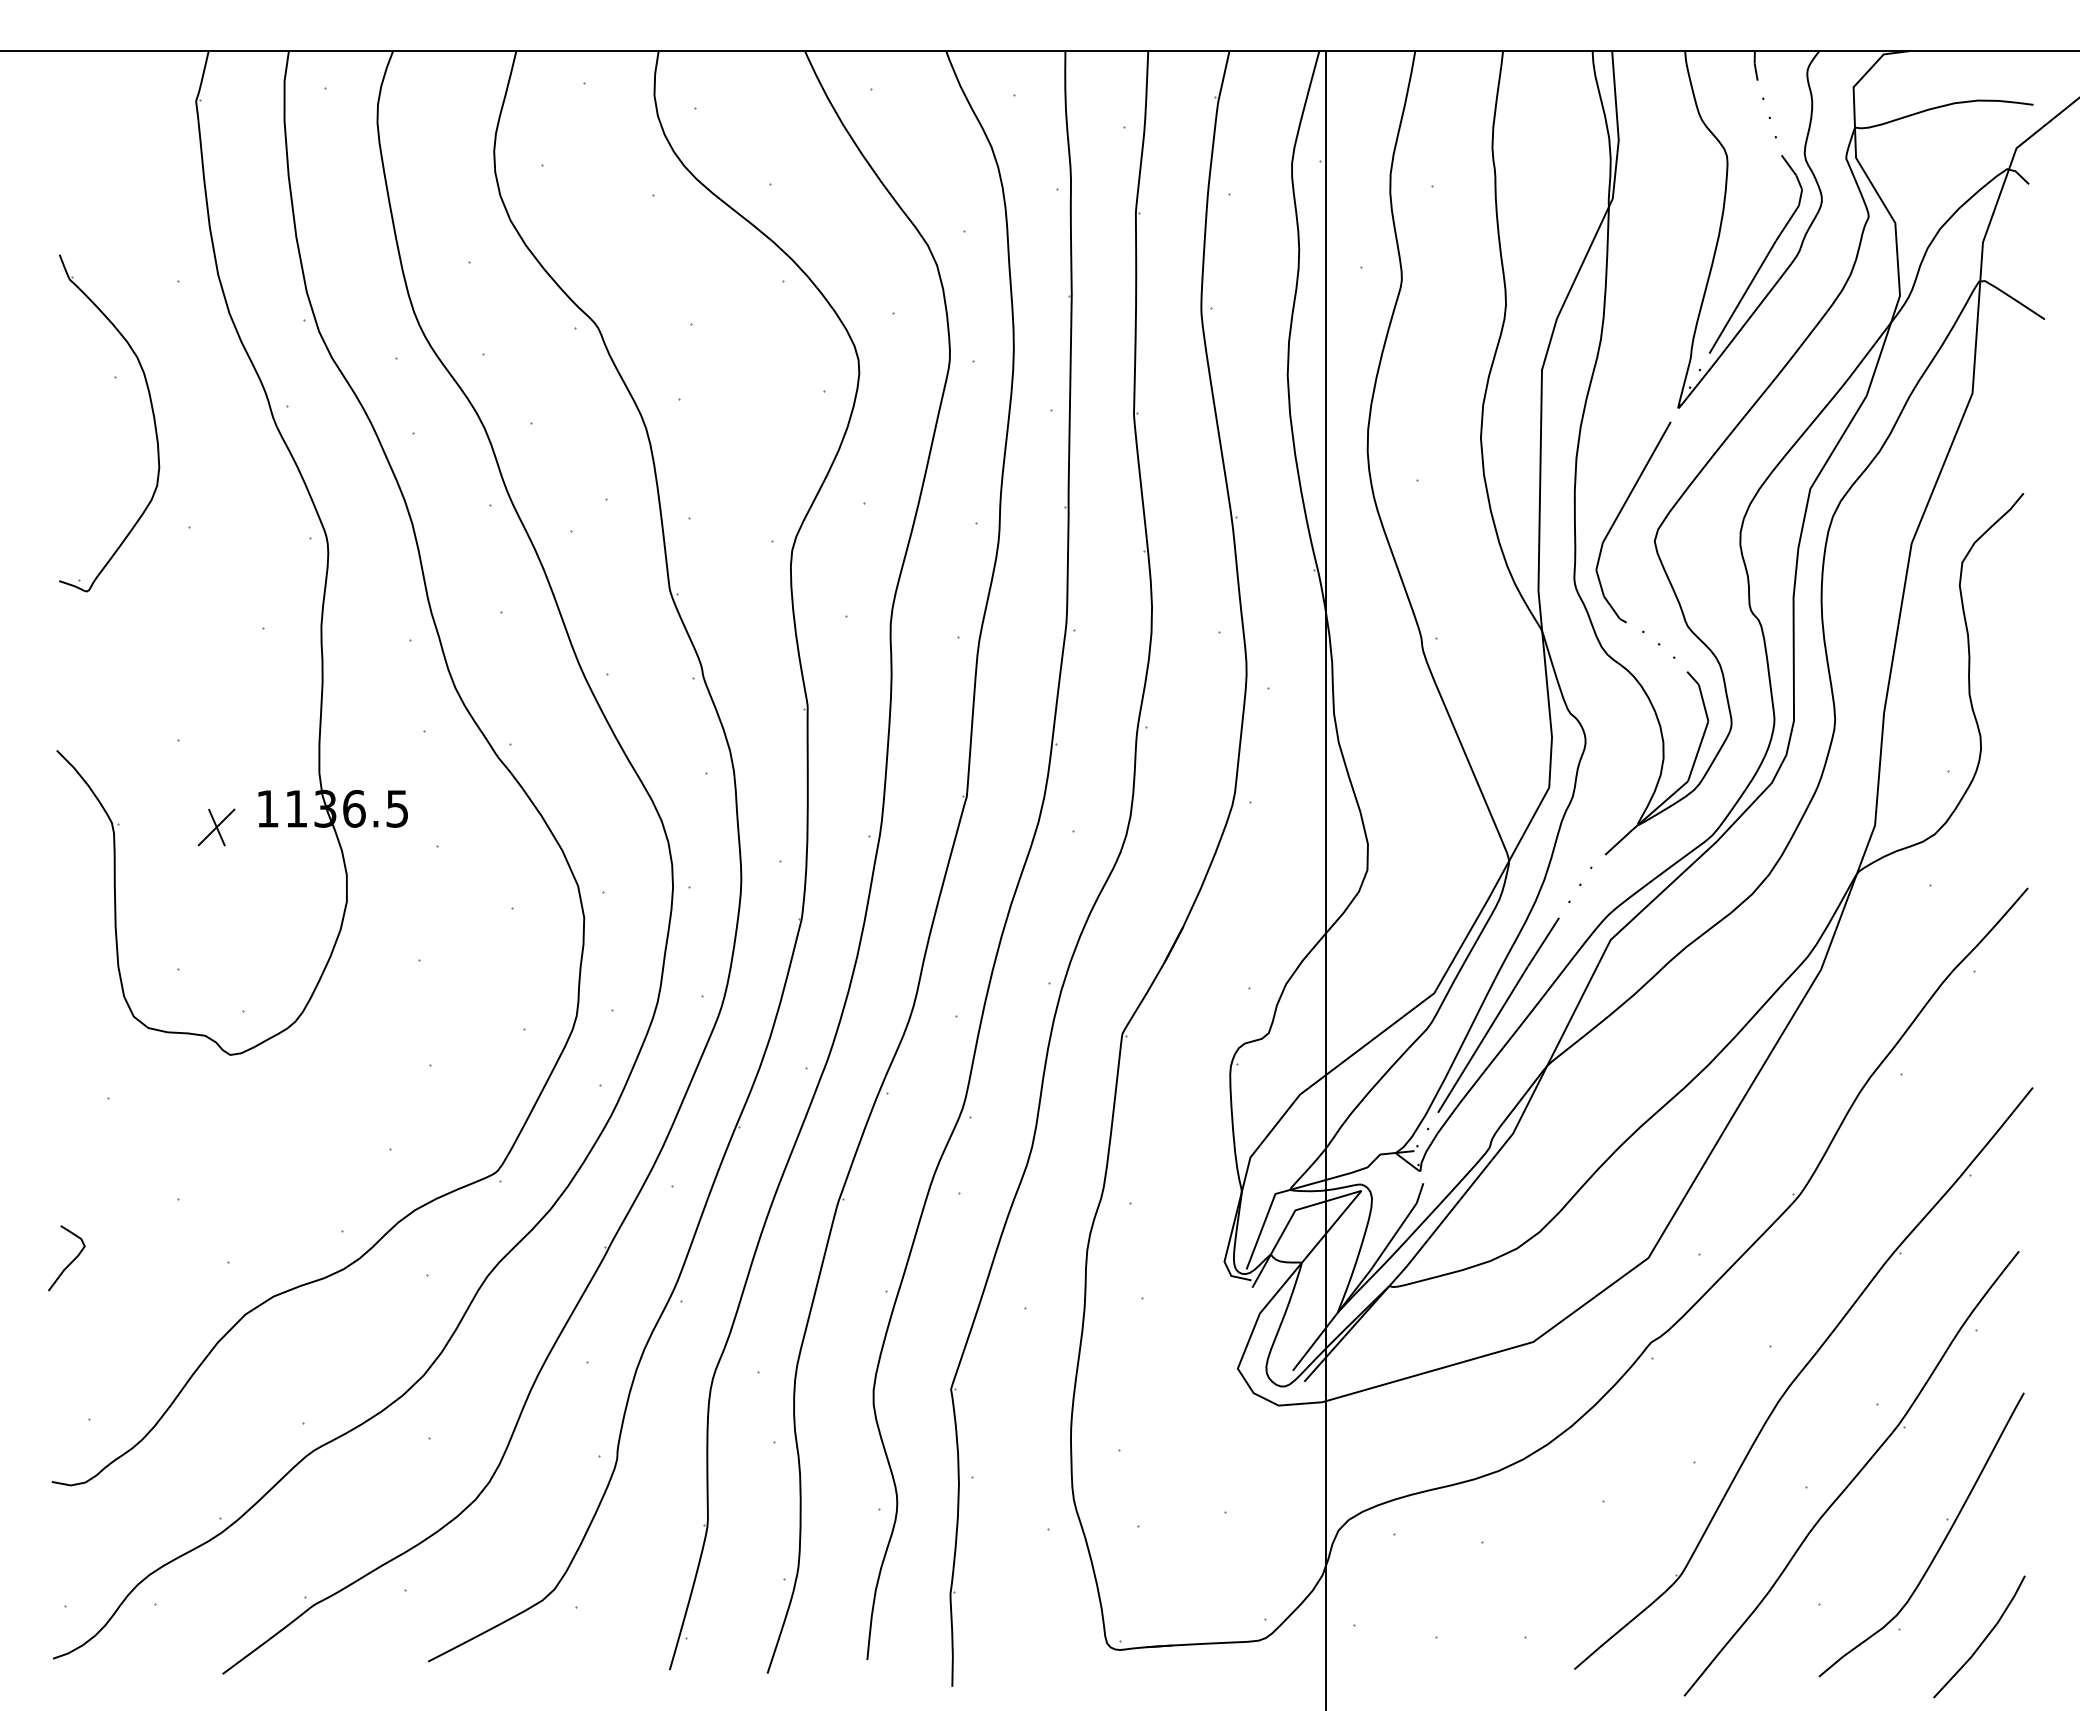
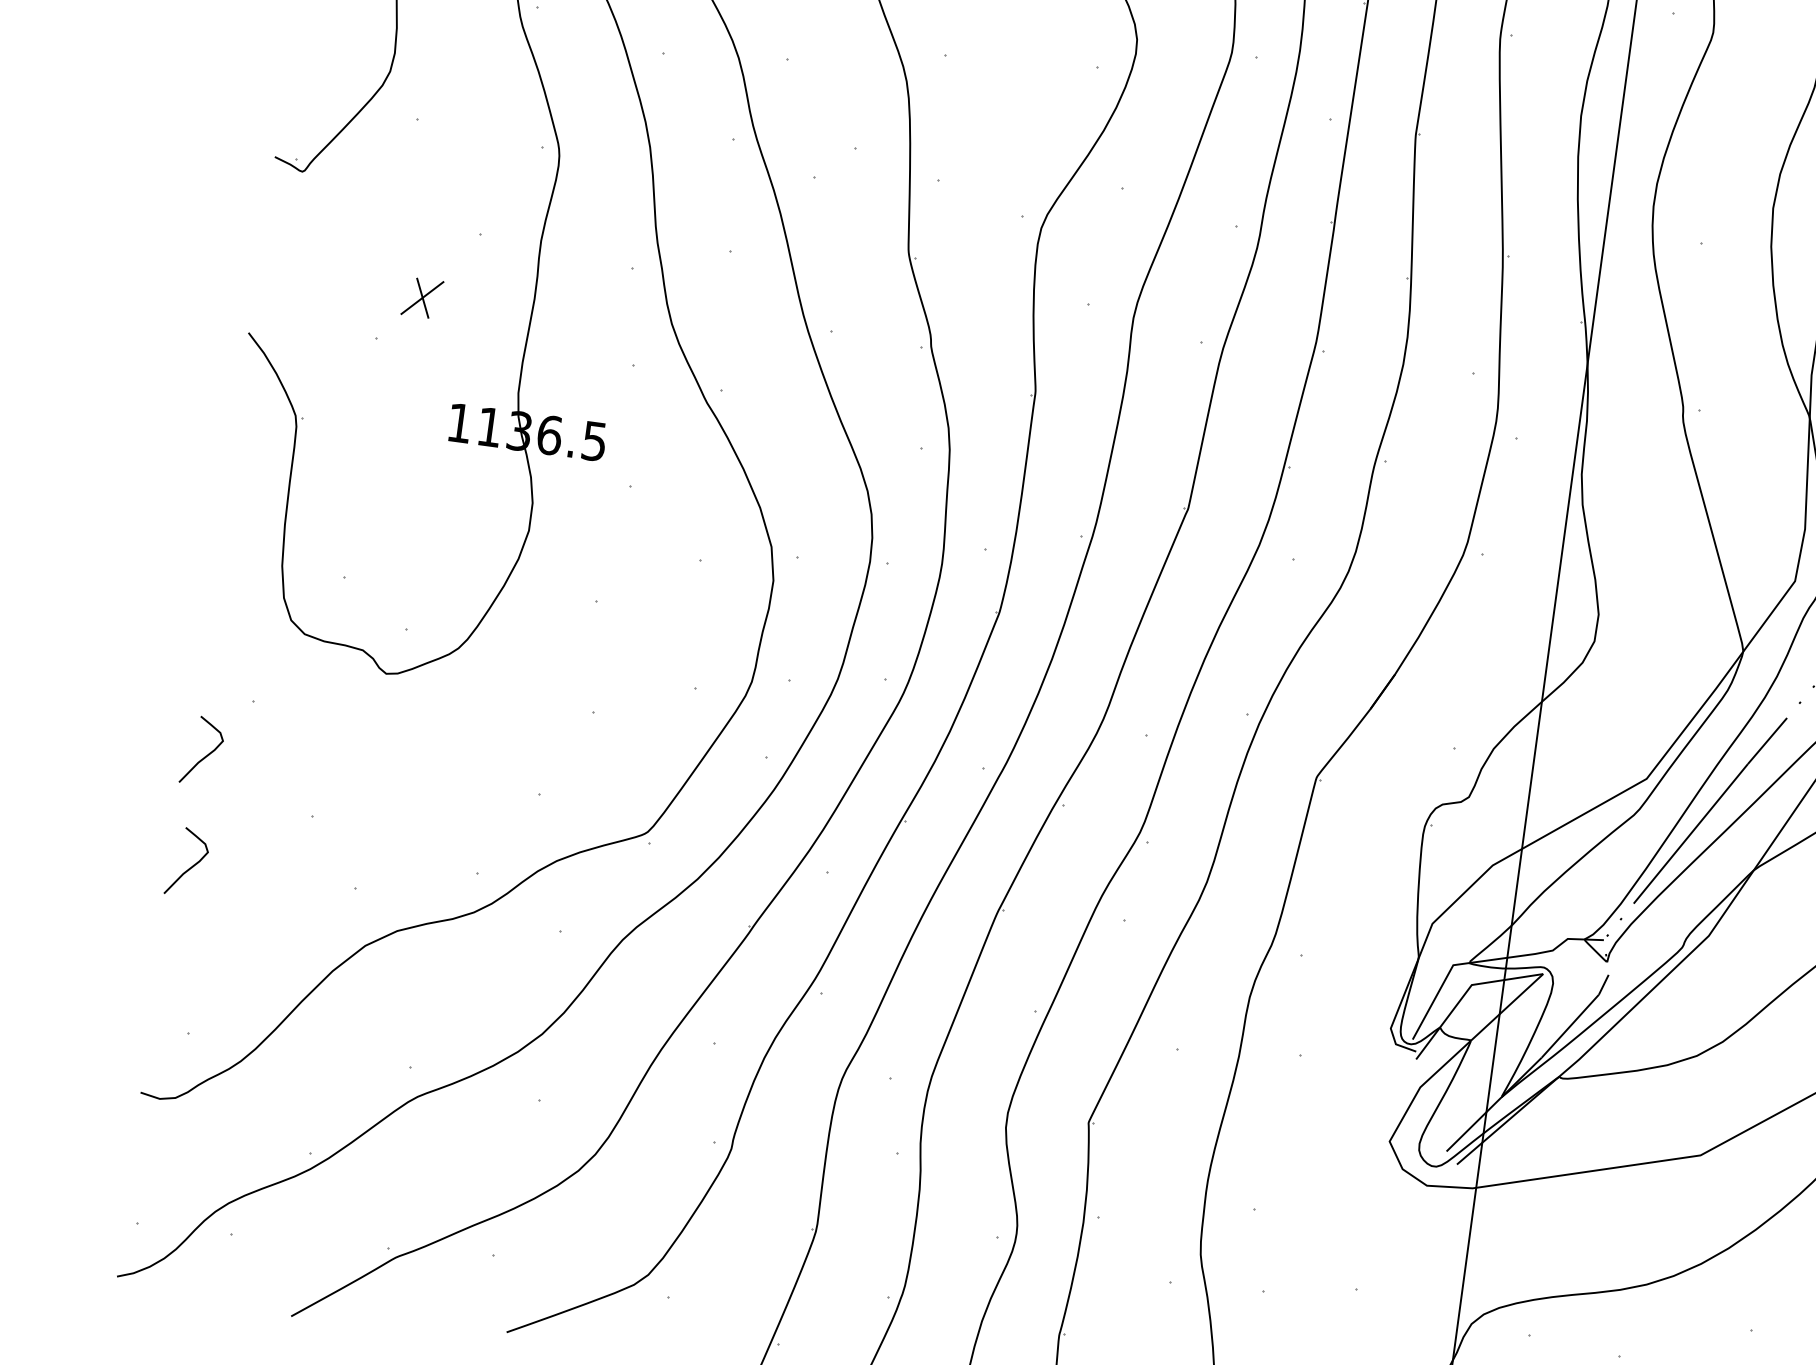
part: (216, 827) -> (422, 298), moved
curve: (70, 1155) -> (205, 755), added

